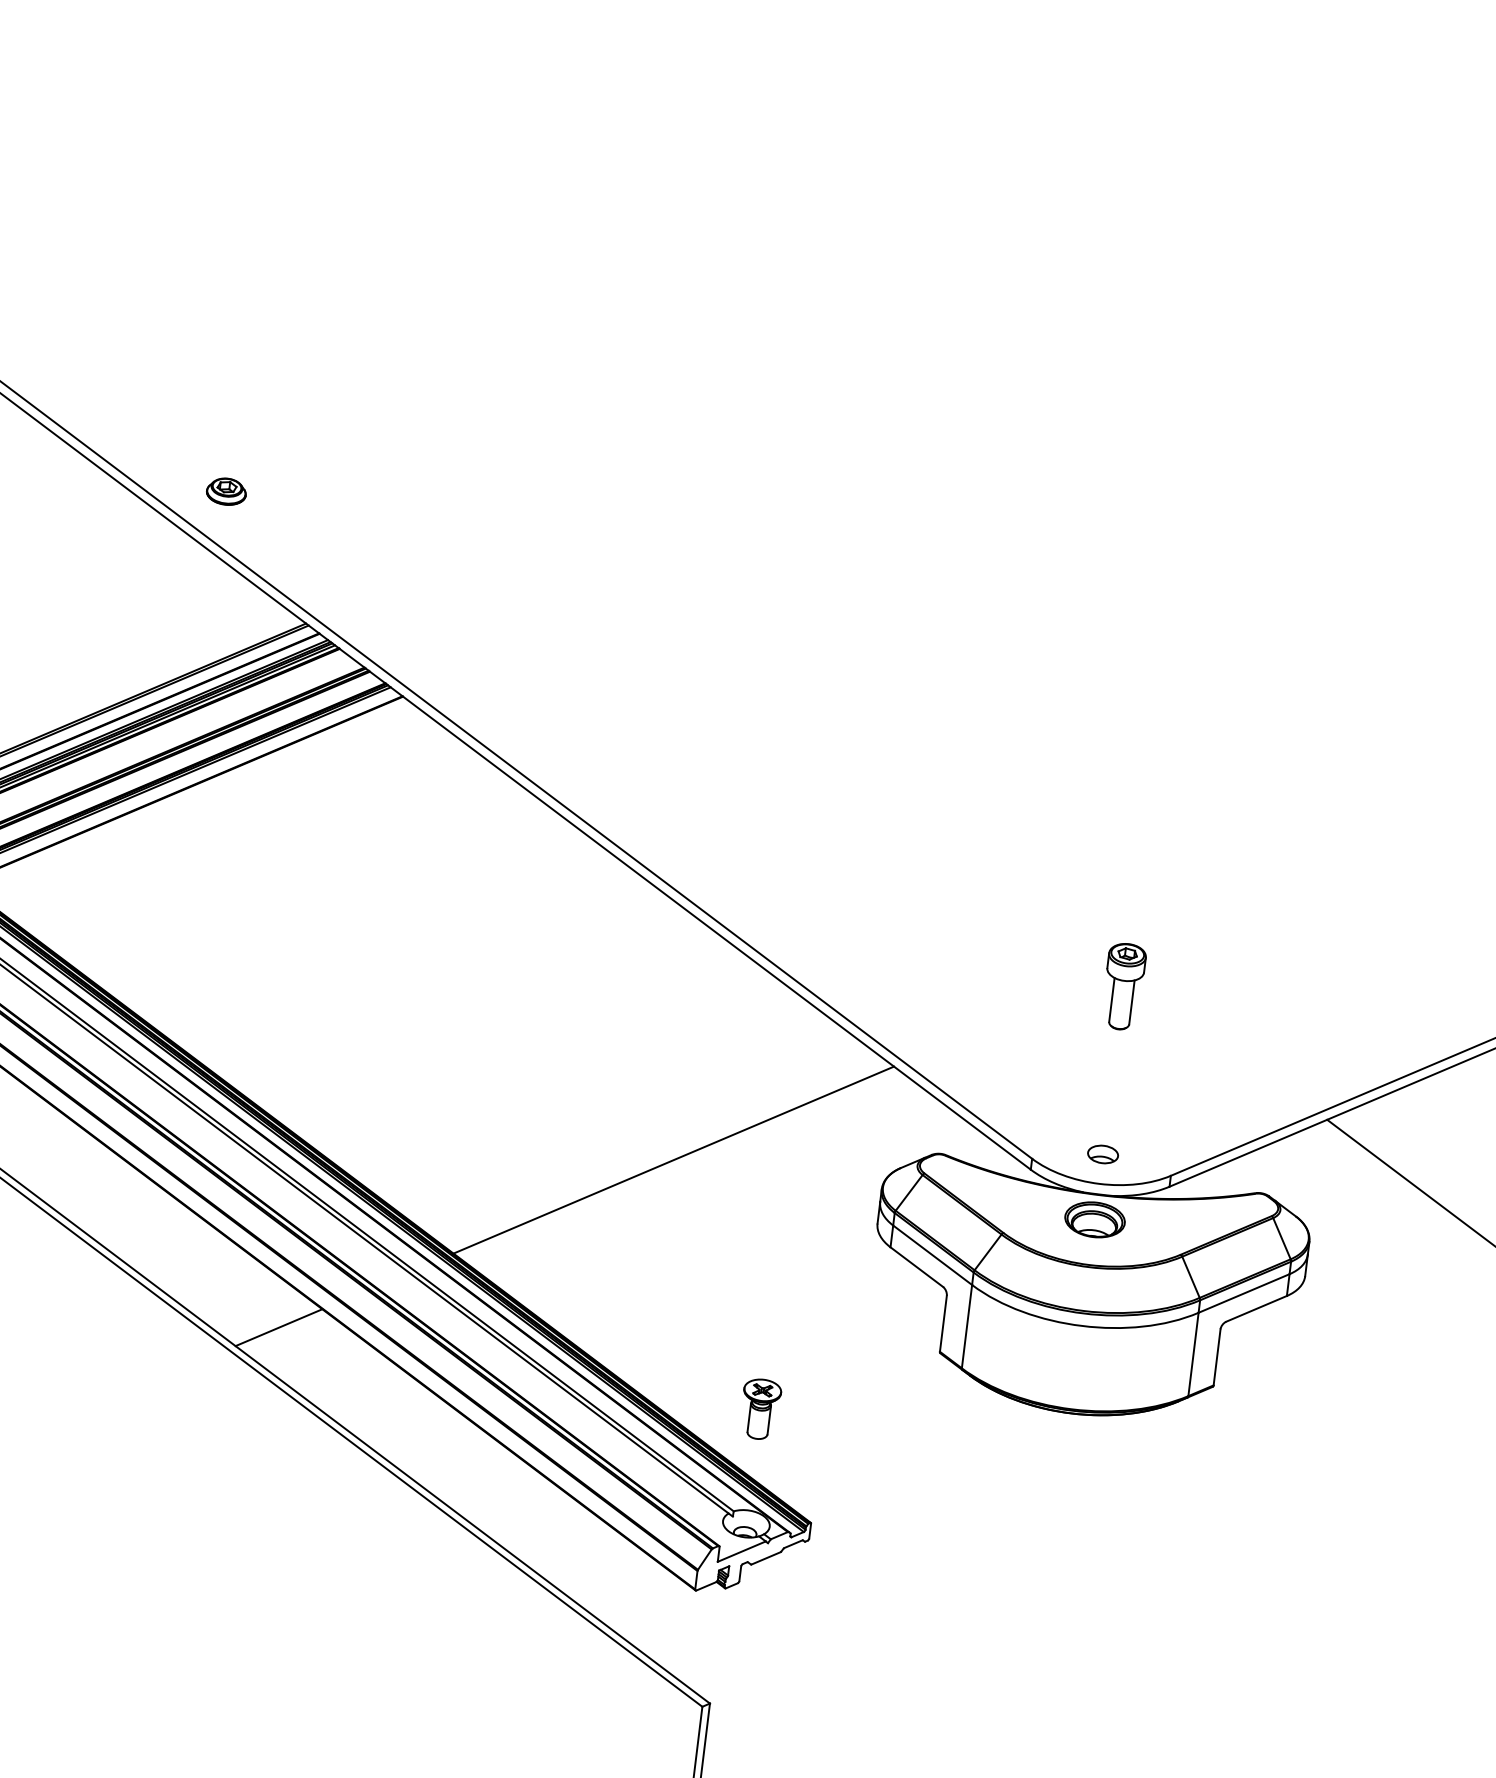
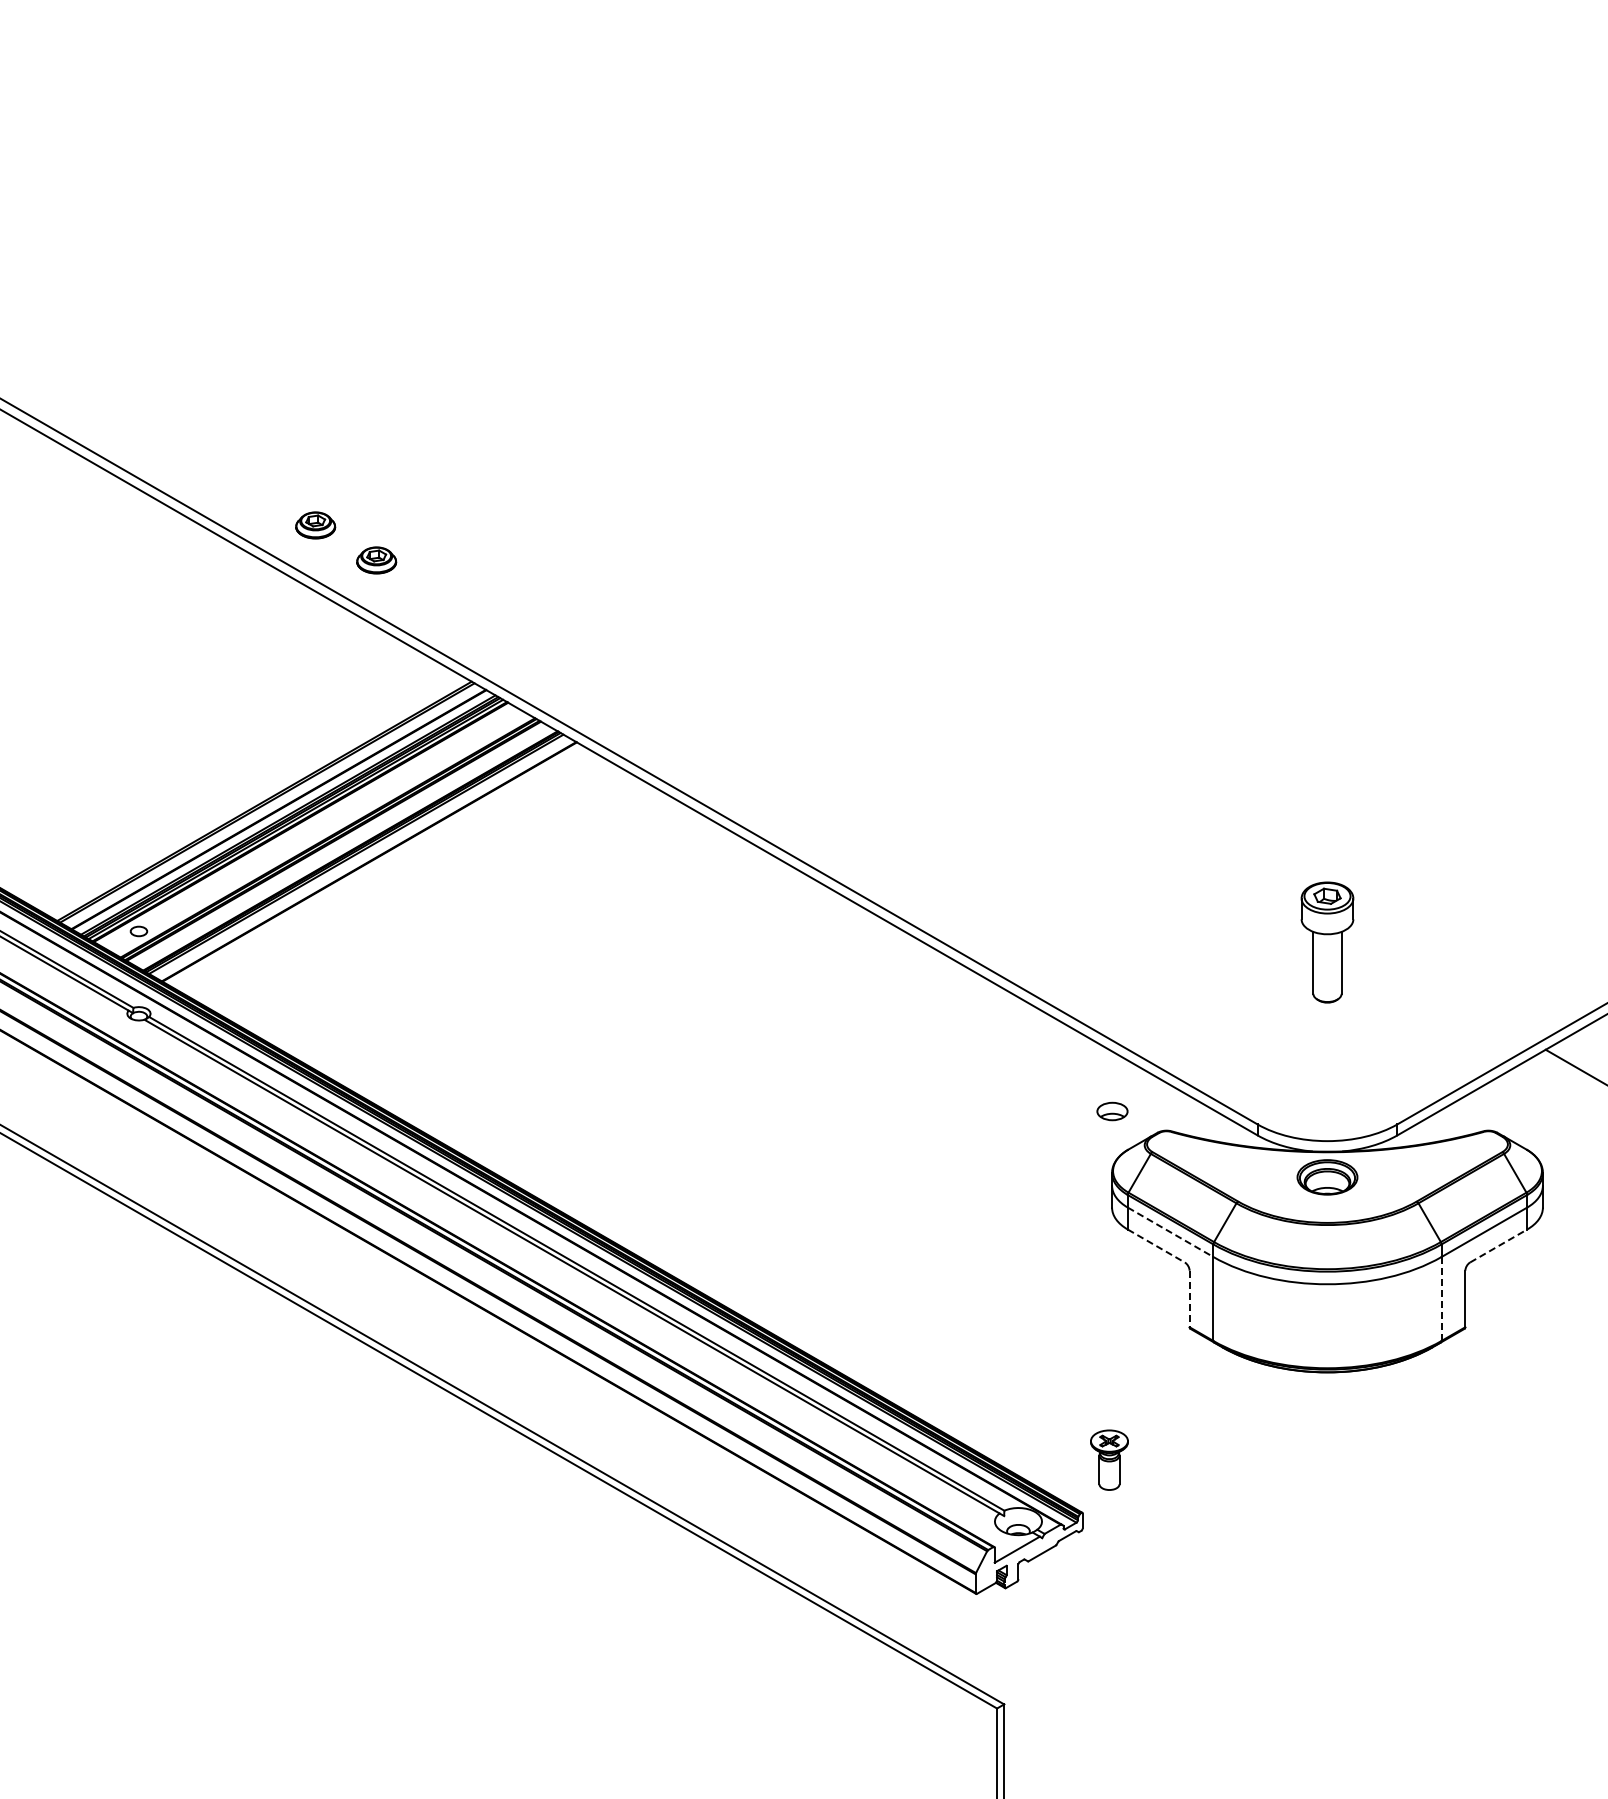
part: (170, 449) -> (315, 525), added
part: (1123, 986) -> (1327, 942), size x1.4
part: (1103, 1154) -> (1112, 1111), moved
line: (673, 1160) -> (901, 1169), removed
line: (933, 1255) -> (1171, 1232), solid -> dashed
line: (916, 1267) -> (1156, 1246), solid -> dashed
line: (1256, 1309) -> (1498, 1246), solid -> dashed
line: (943, 1324) -> (1189, 1299), solid -> dashed
line: (278, 1327) -> (530, 1383), removed
line: (1193, 1353) -> (1441, 1298), solid -> dashed
part: (760, 1408) -> (1109, 1459), moved

